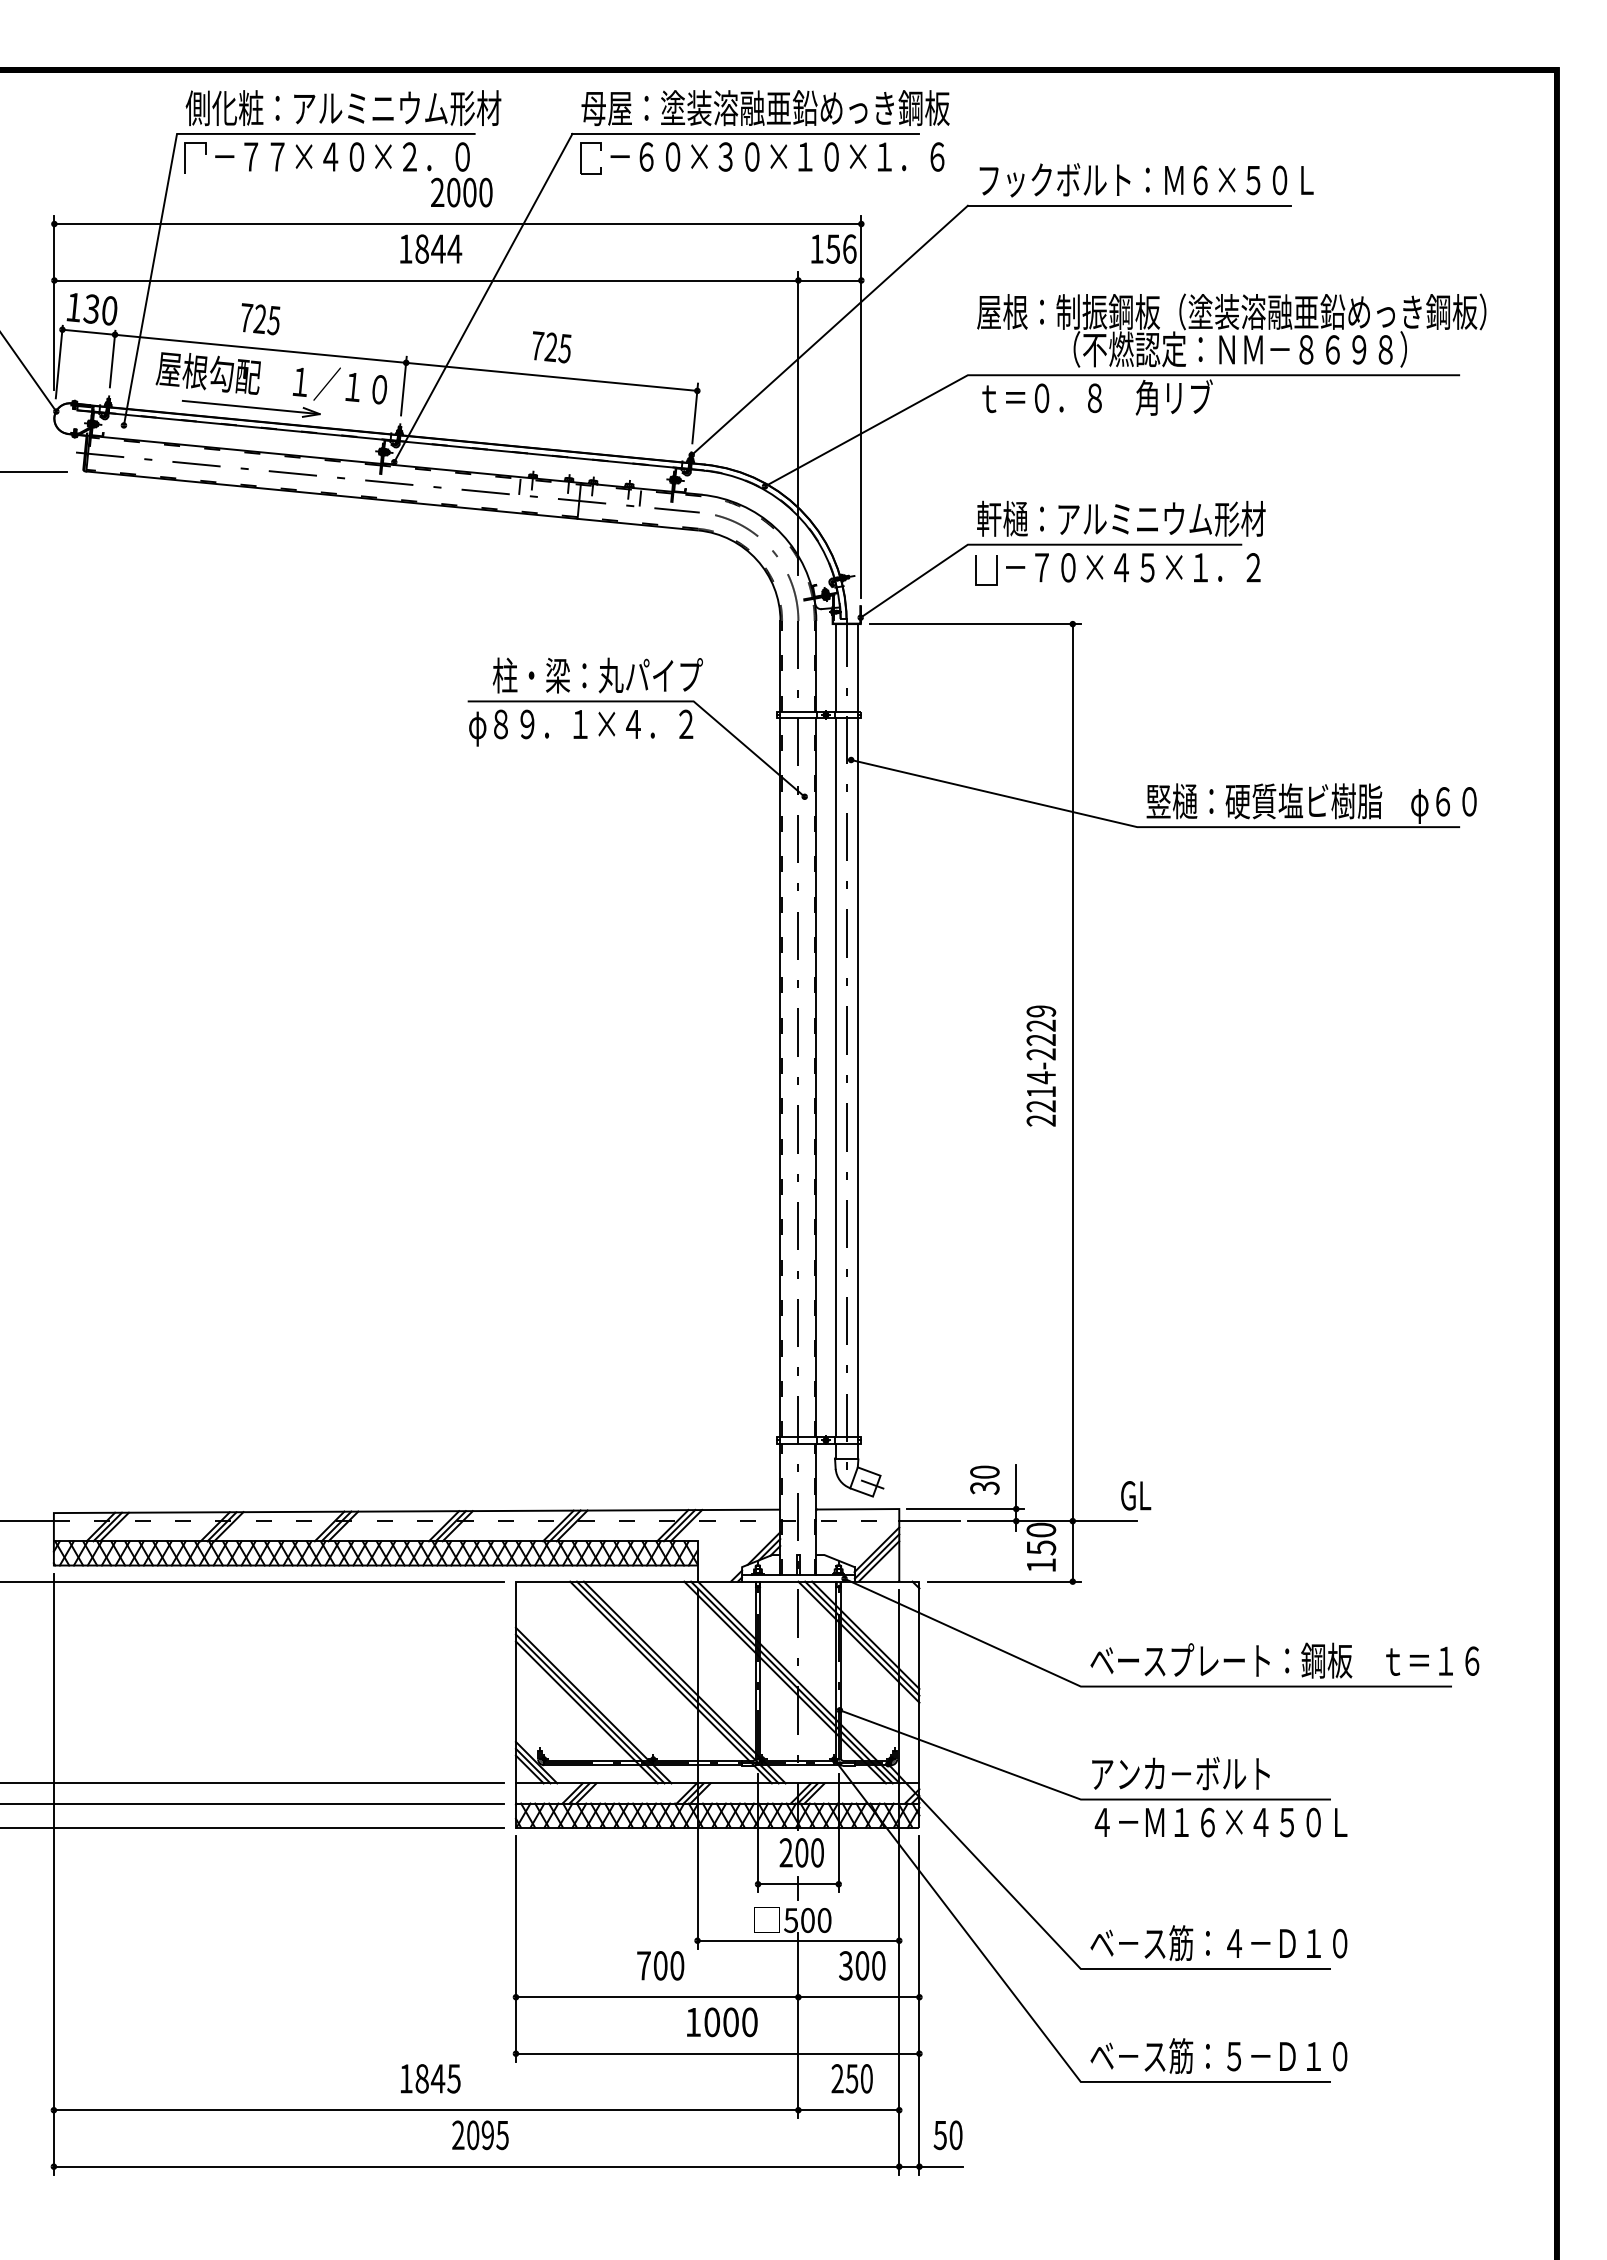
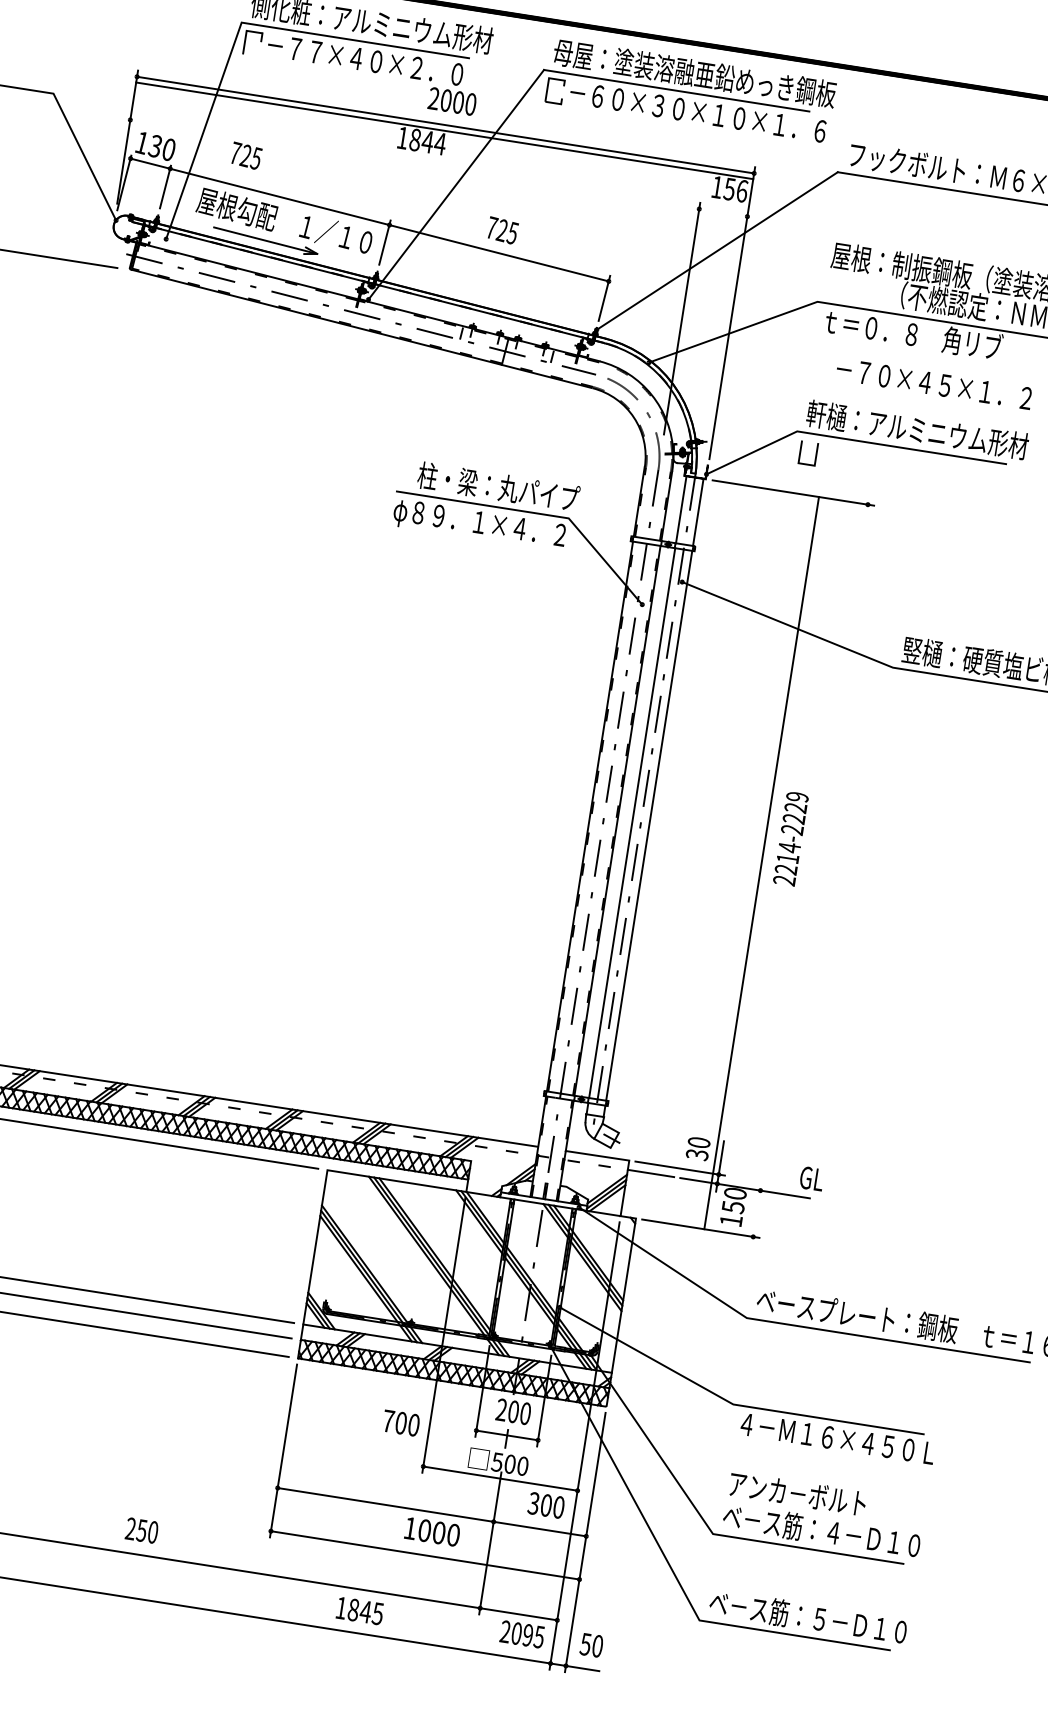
line: (457, 280) -> (444, 130), moved
text: (260, 319) -> (246, 156), moved
text: (1133, 567) -> (934, 383), moved
line: (1072, 1102) -> (761, 862), moved
text: (1180, 1773) -> (797, 1493), moved
text: (660, 1965) -> (401, 1422), moved
text: (430, 2078) -> (359, 1610), moved
text: (851, 2078) -> (141, 1530), moved
text: (480, 2135) -> (522, 1634), moved

